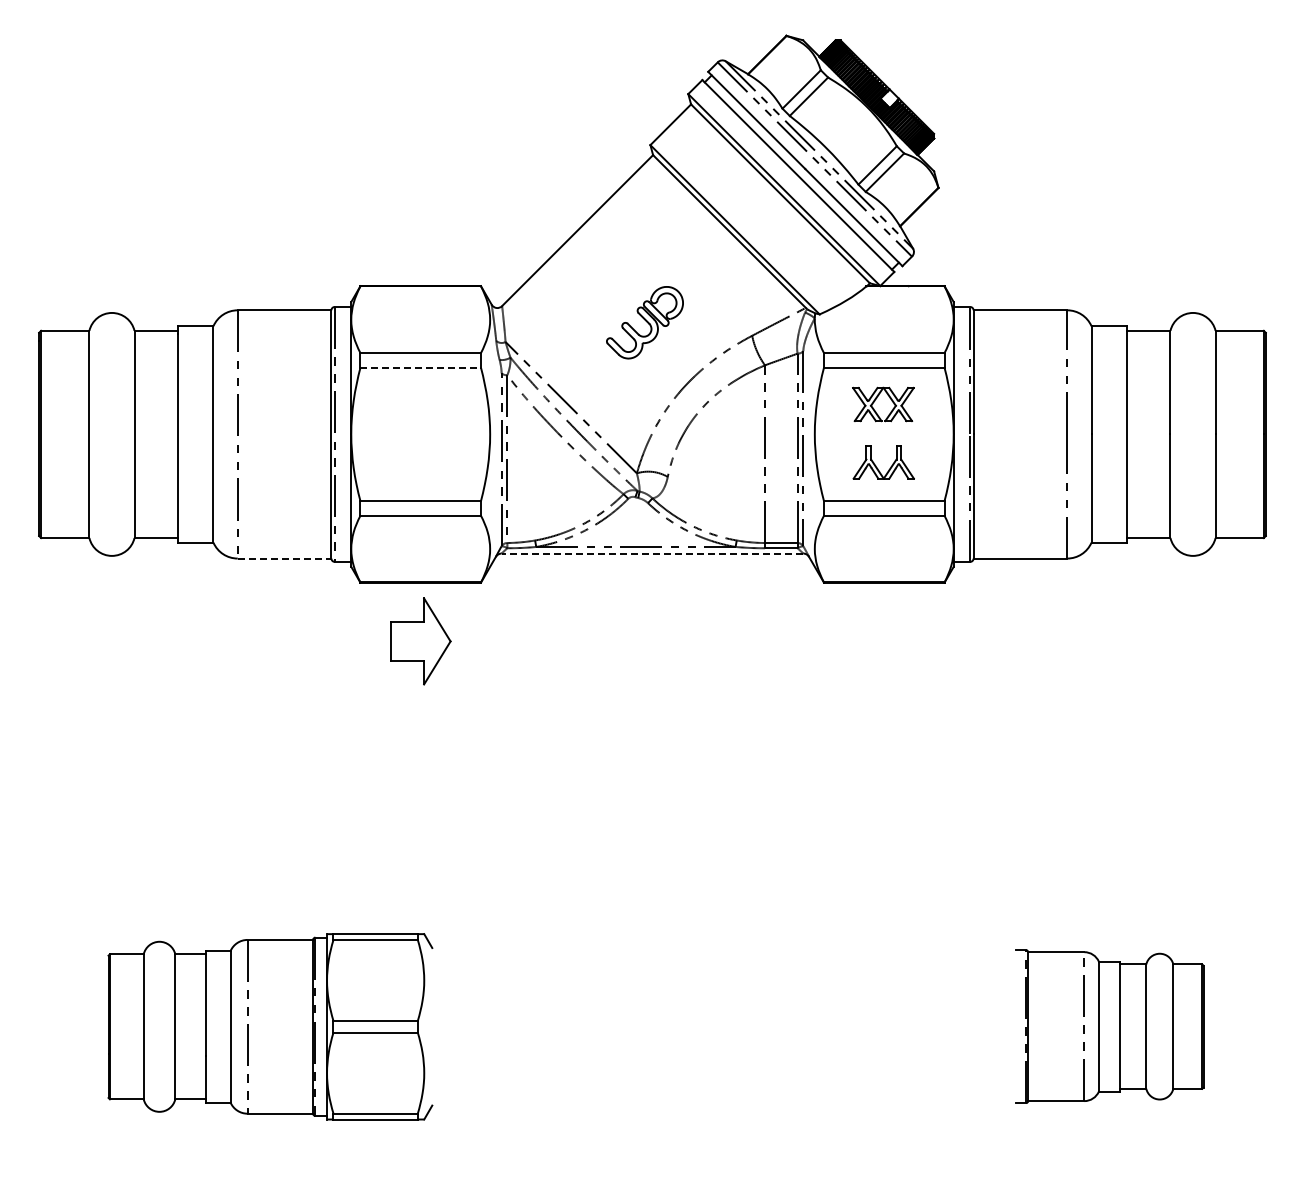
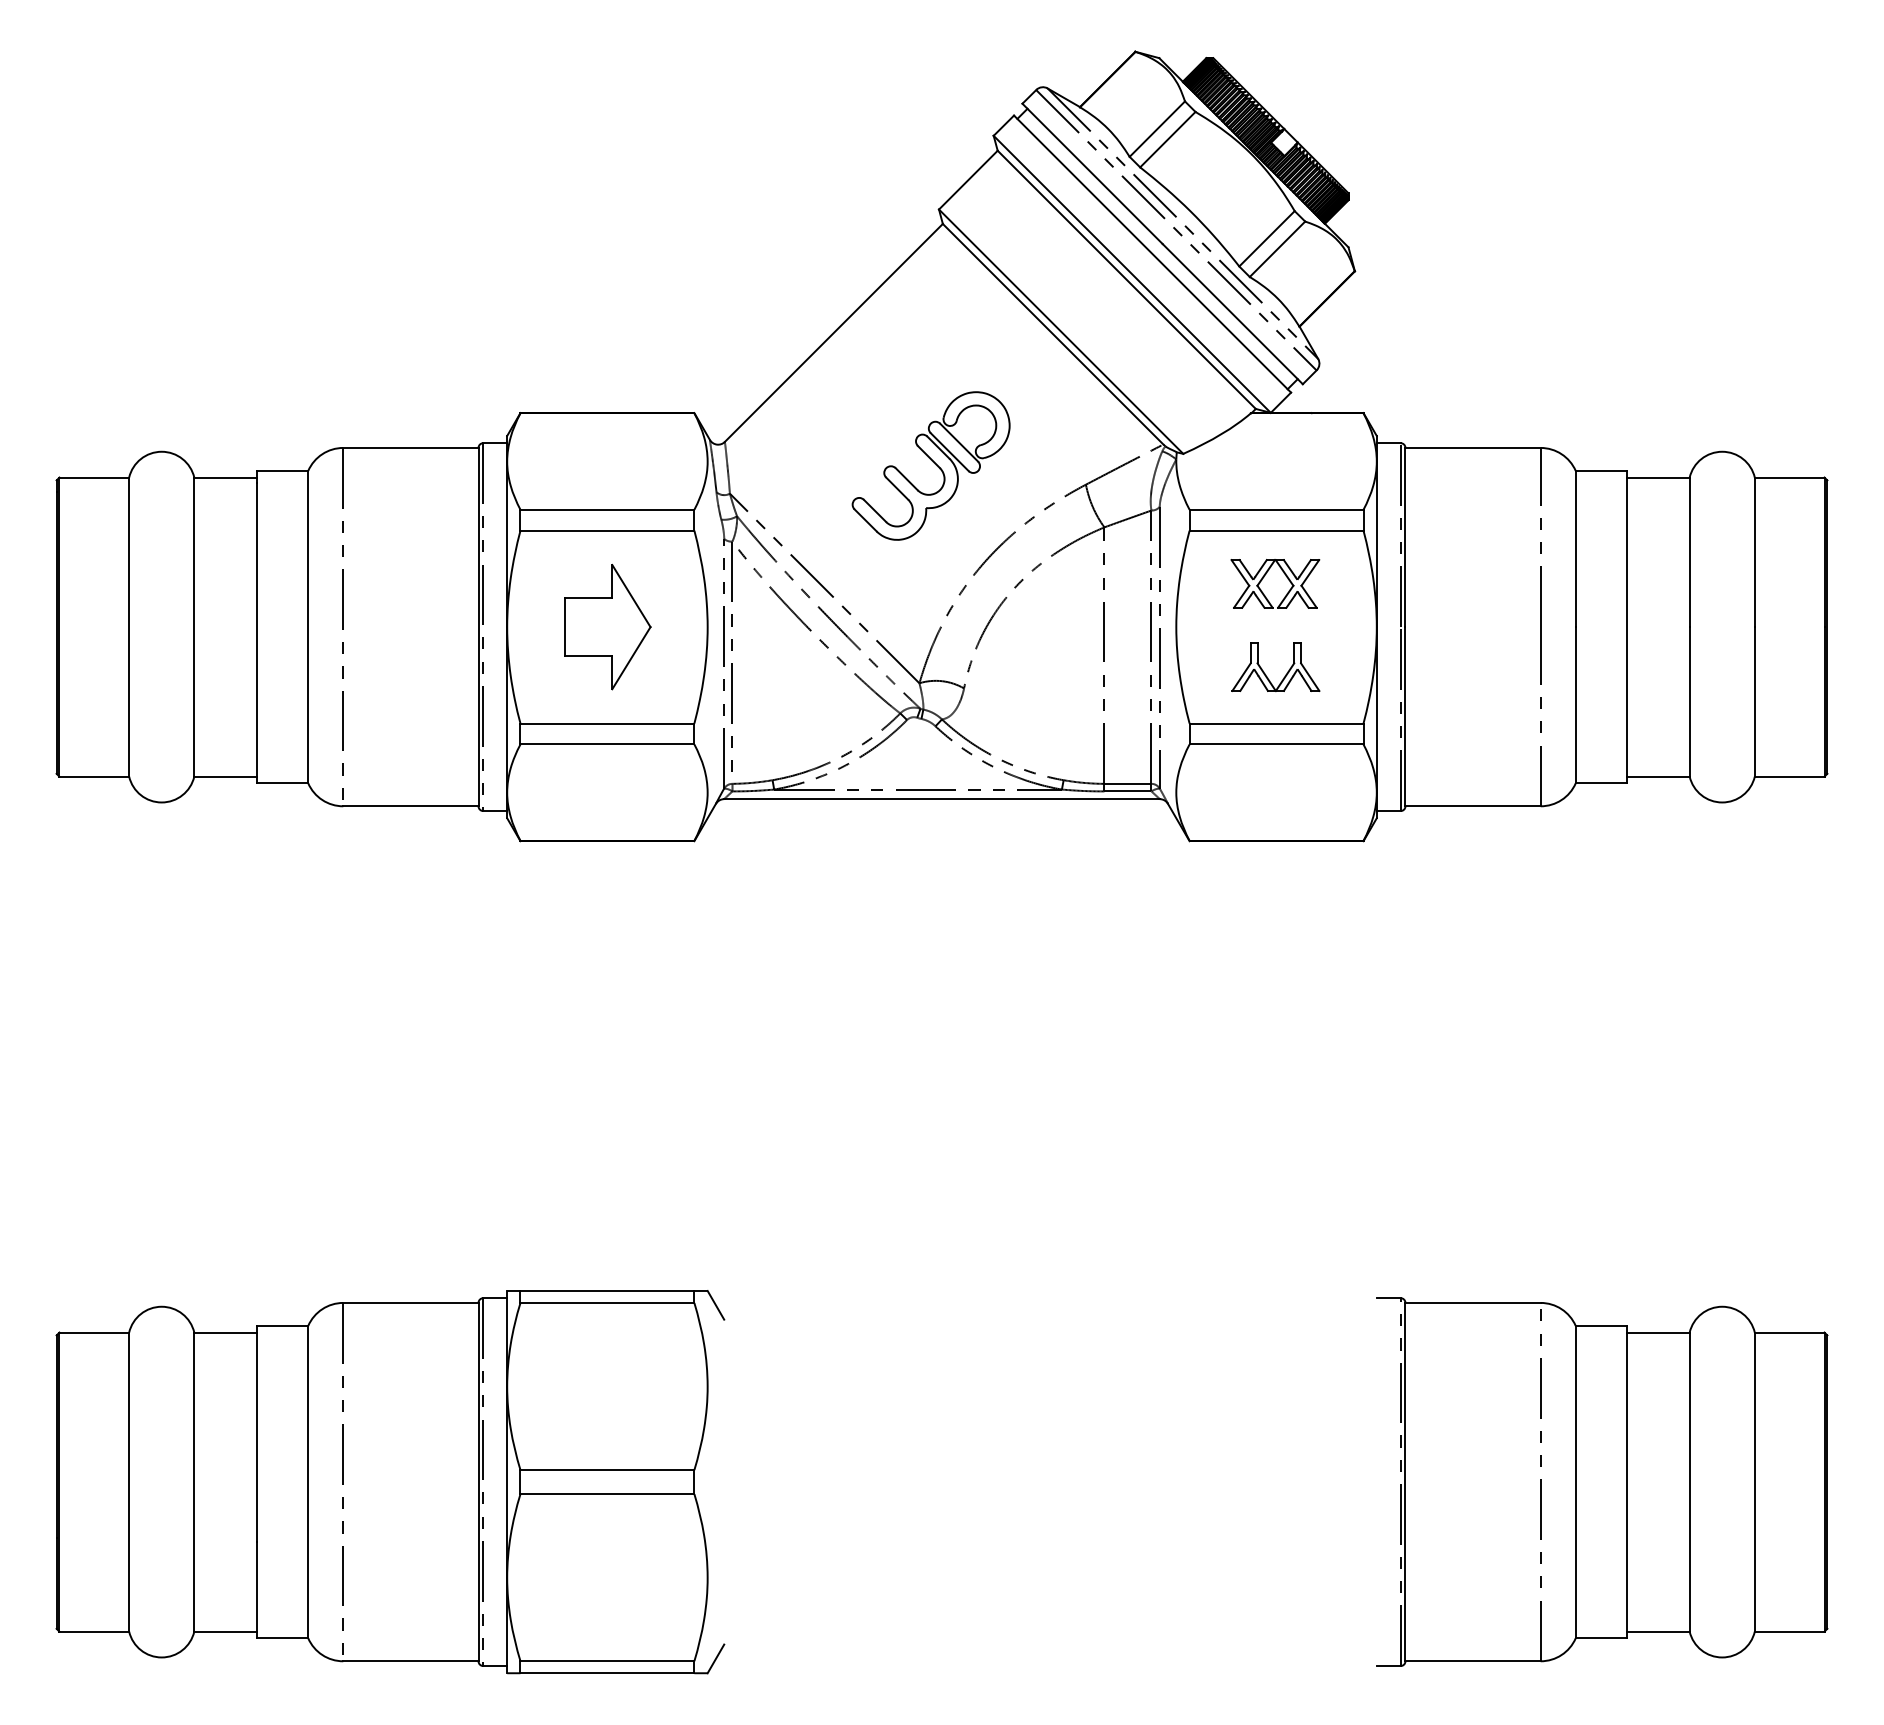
part: (644, 322) -> (930, 465), size x1.43
line: (421, 367) -> (608, 530), dashed -> solid
line: (652, 553) -> (942, 798), dashed -> solid
line: (284, 558) -> (410, 806), dashed -> solid
part: (420, 641) -> (607, 627), moved
part: (270, 1026) -> (390, 1481), size x1.43
part: (1109, 1026) -> (1601, 1481), size x1.67

